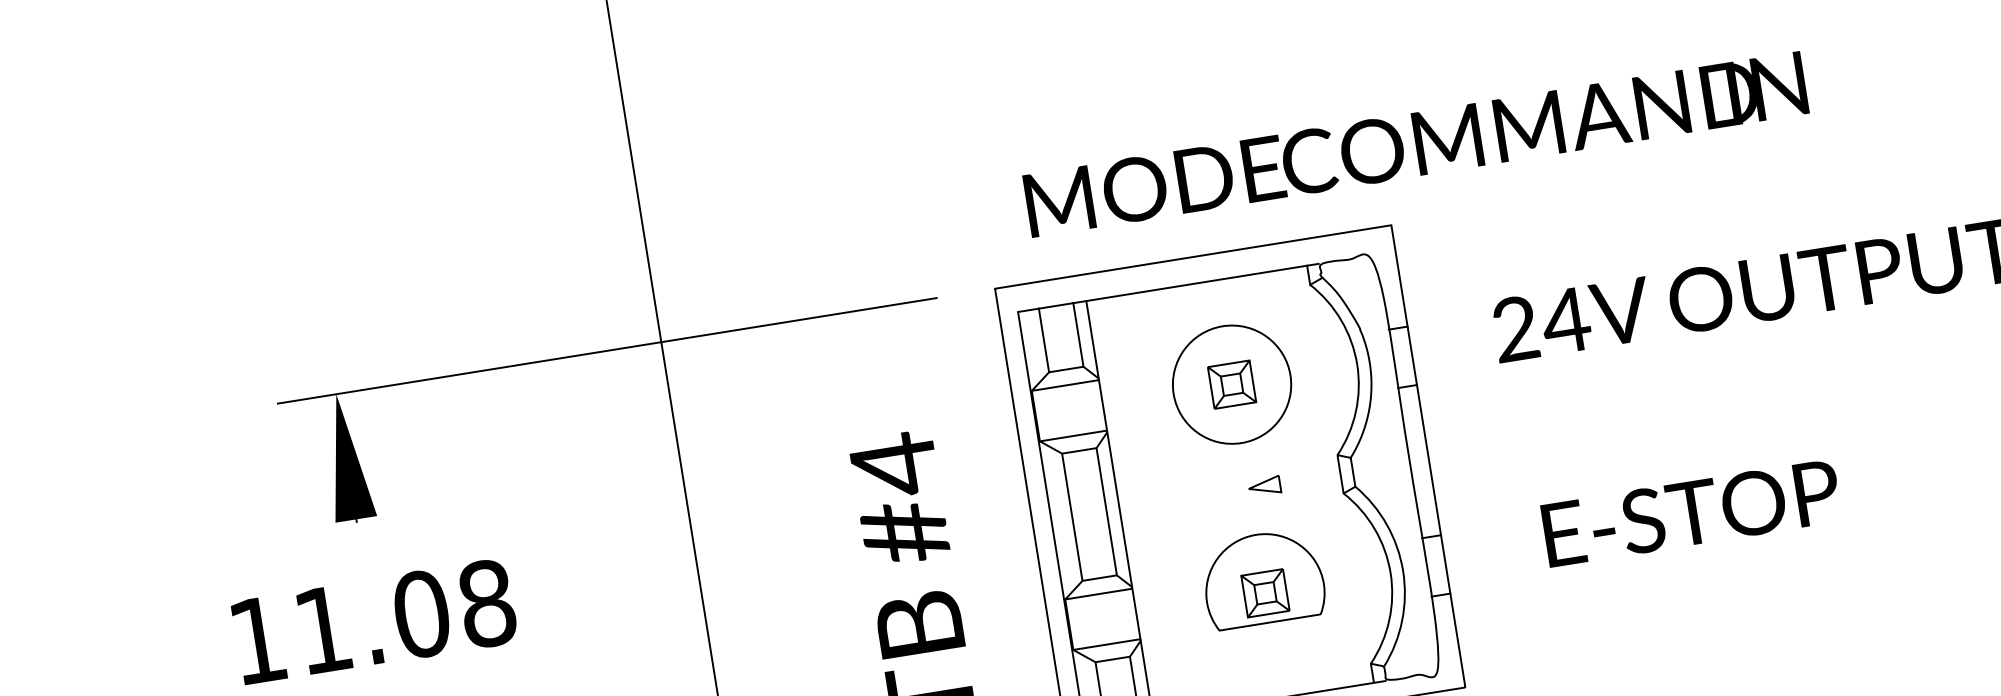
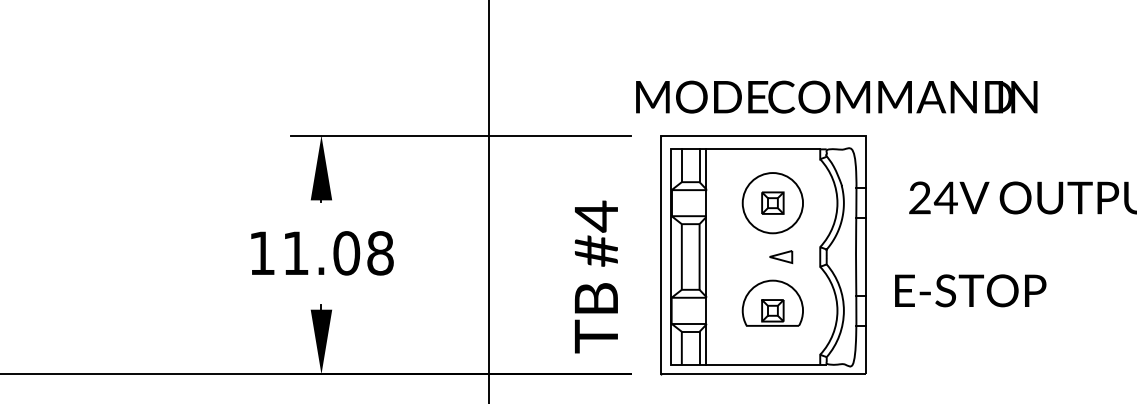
text: (1415, 143) -> (836, 96), moved
part: (1263, 485) -> (780, 256), size x1.4
text: (1691, 512) -> (970, 290), moved

